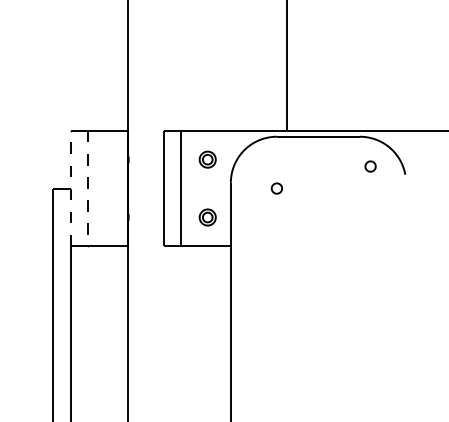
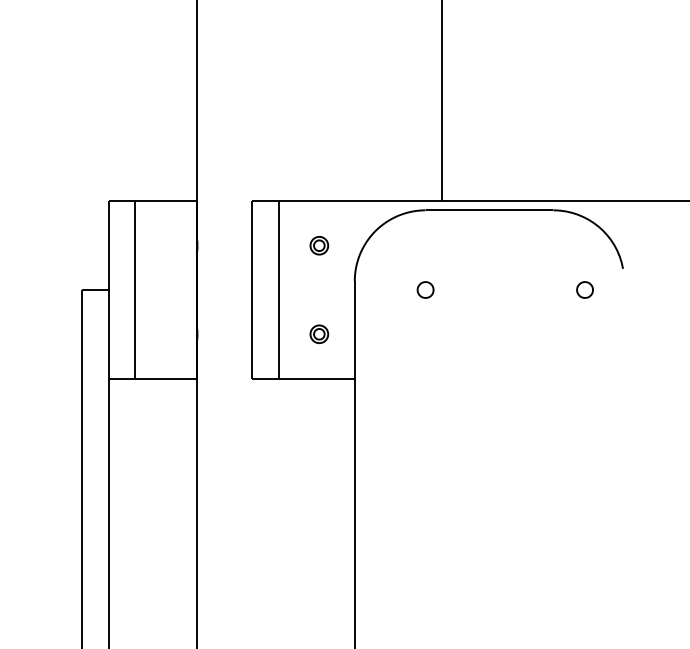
part: (207, 159) -> (318, 245), size x0.71
part: (370, 166) -> (584, 289), moved
line: (70, 188) -> (108, 289), dashed -> solid
line: (87, 188) -> (134, 289), dashed -> solid
part: (207, 216) -> (318, 332), size x0.71

